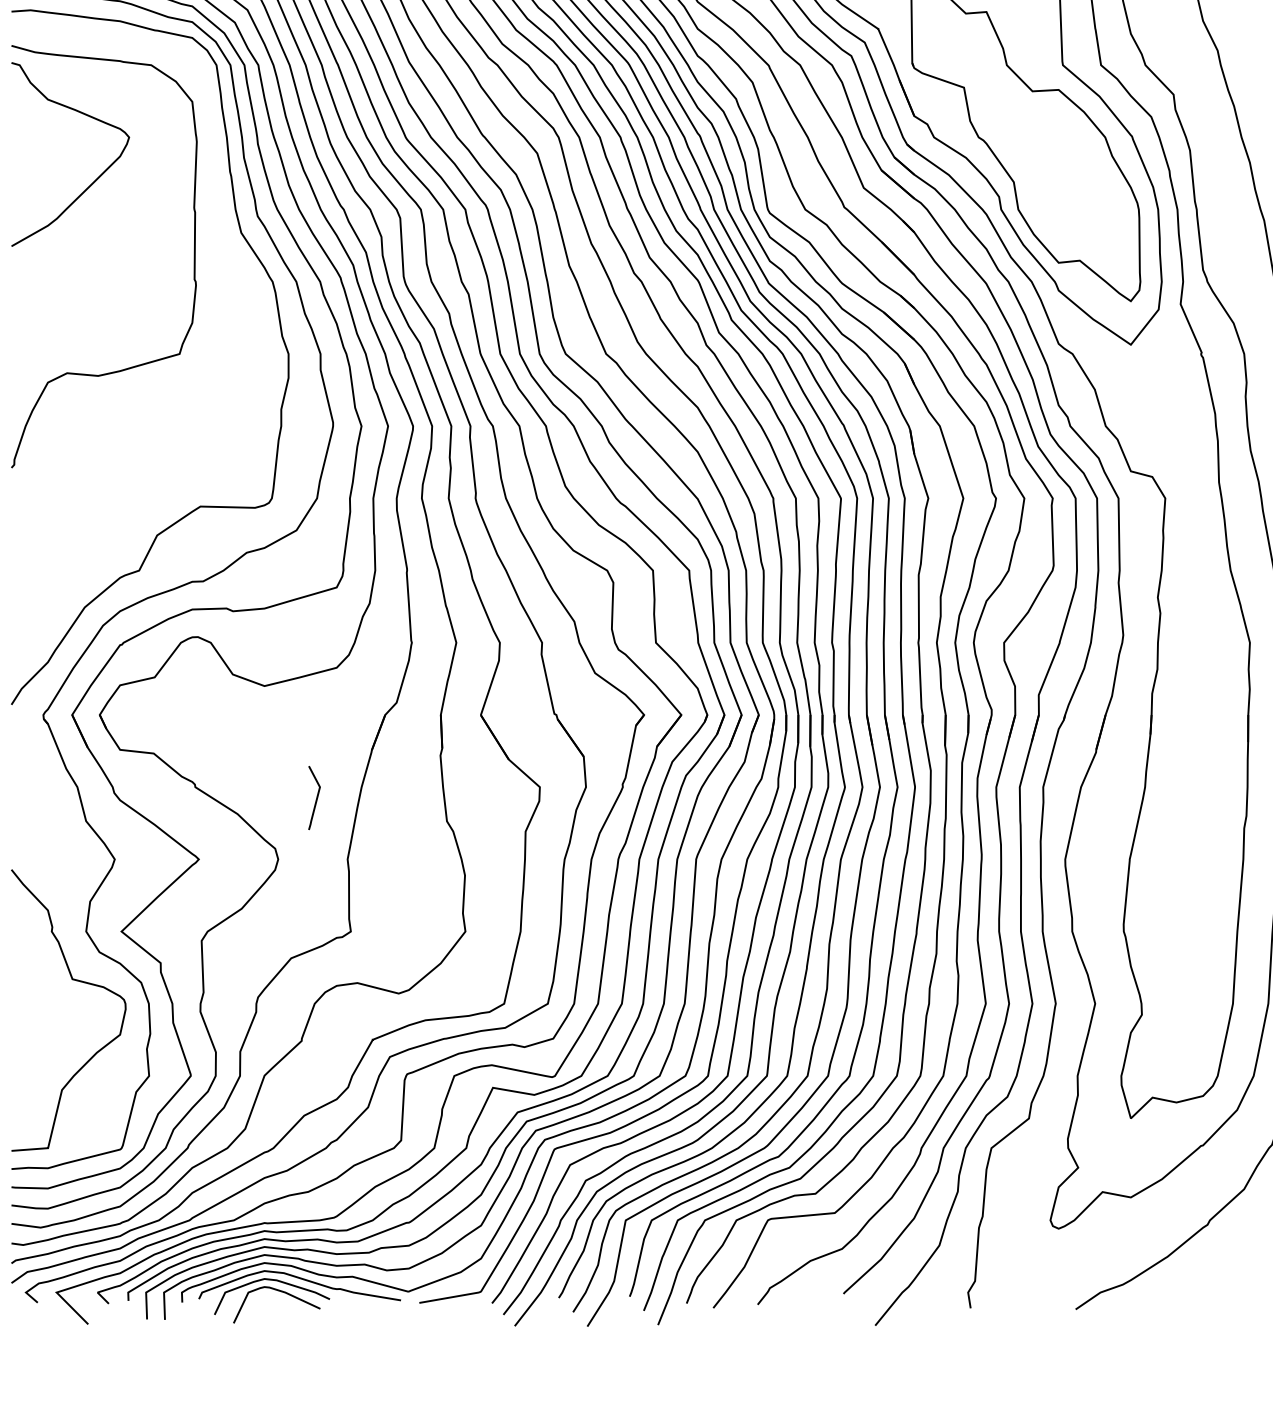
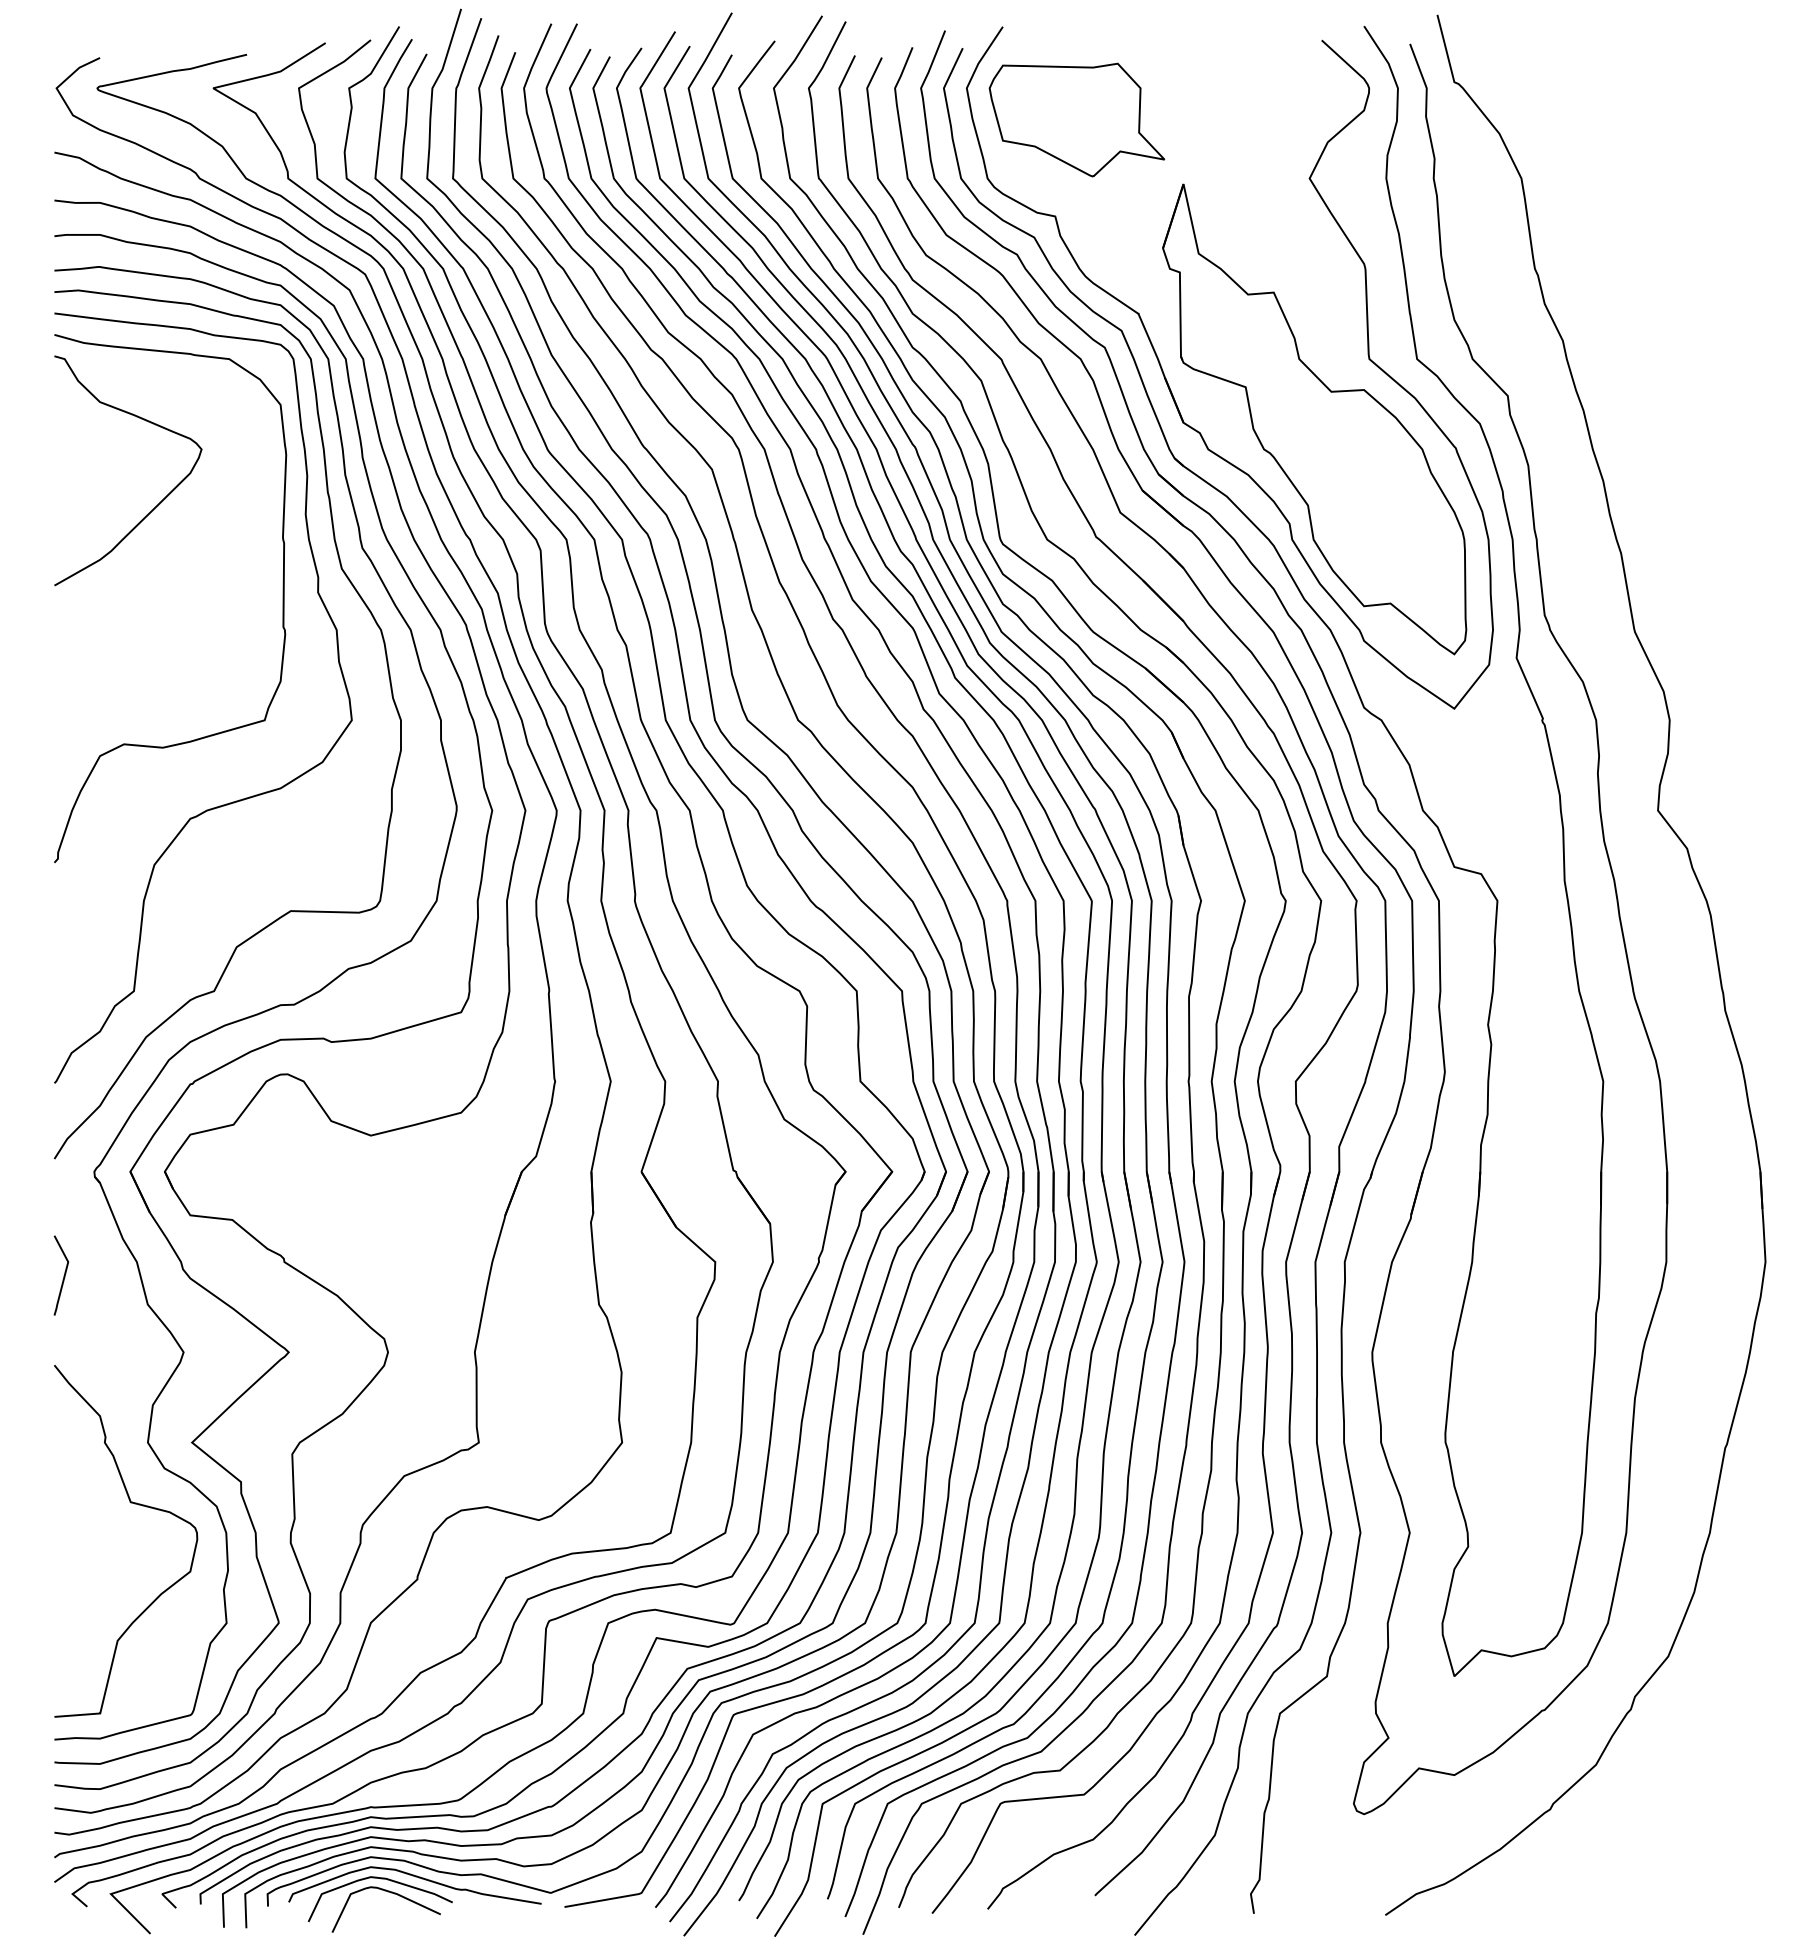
curve: (153, 418) -> (232, 801), added
line: (316, 797) -> (63, 1275), moved

